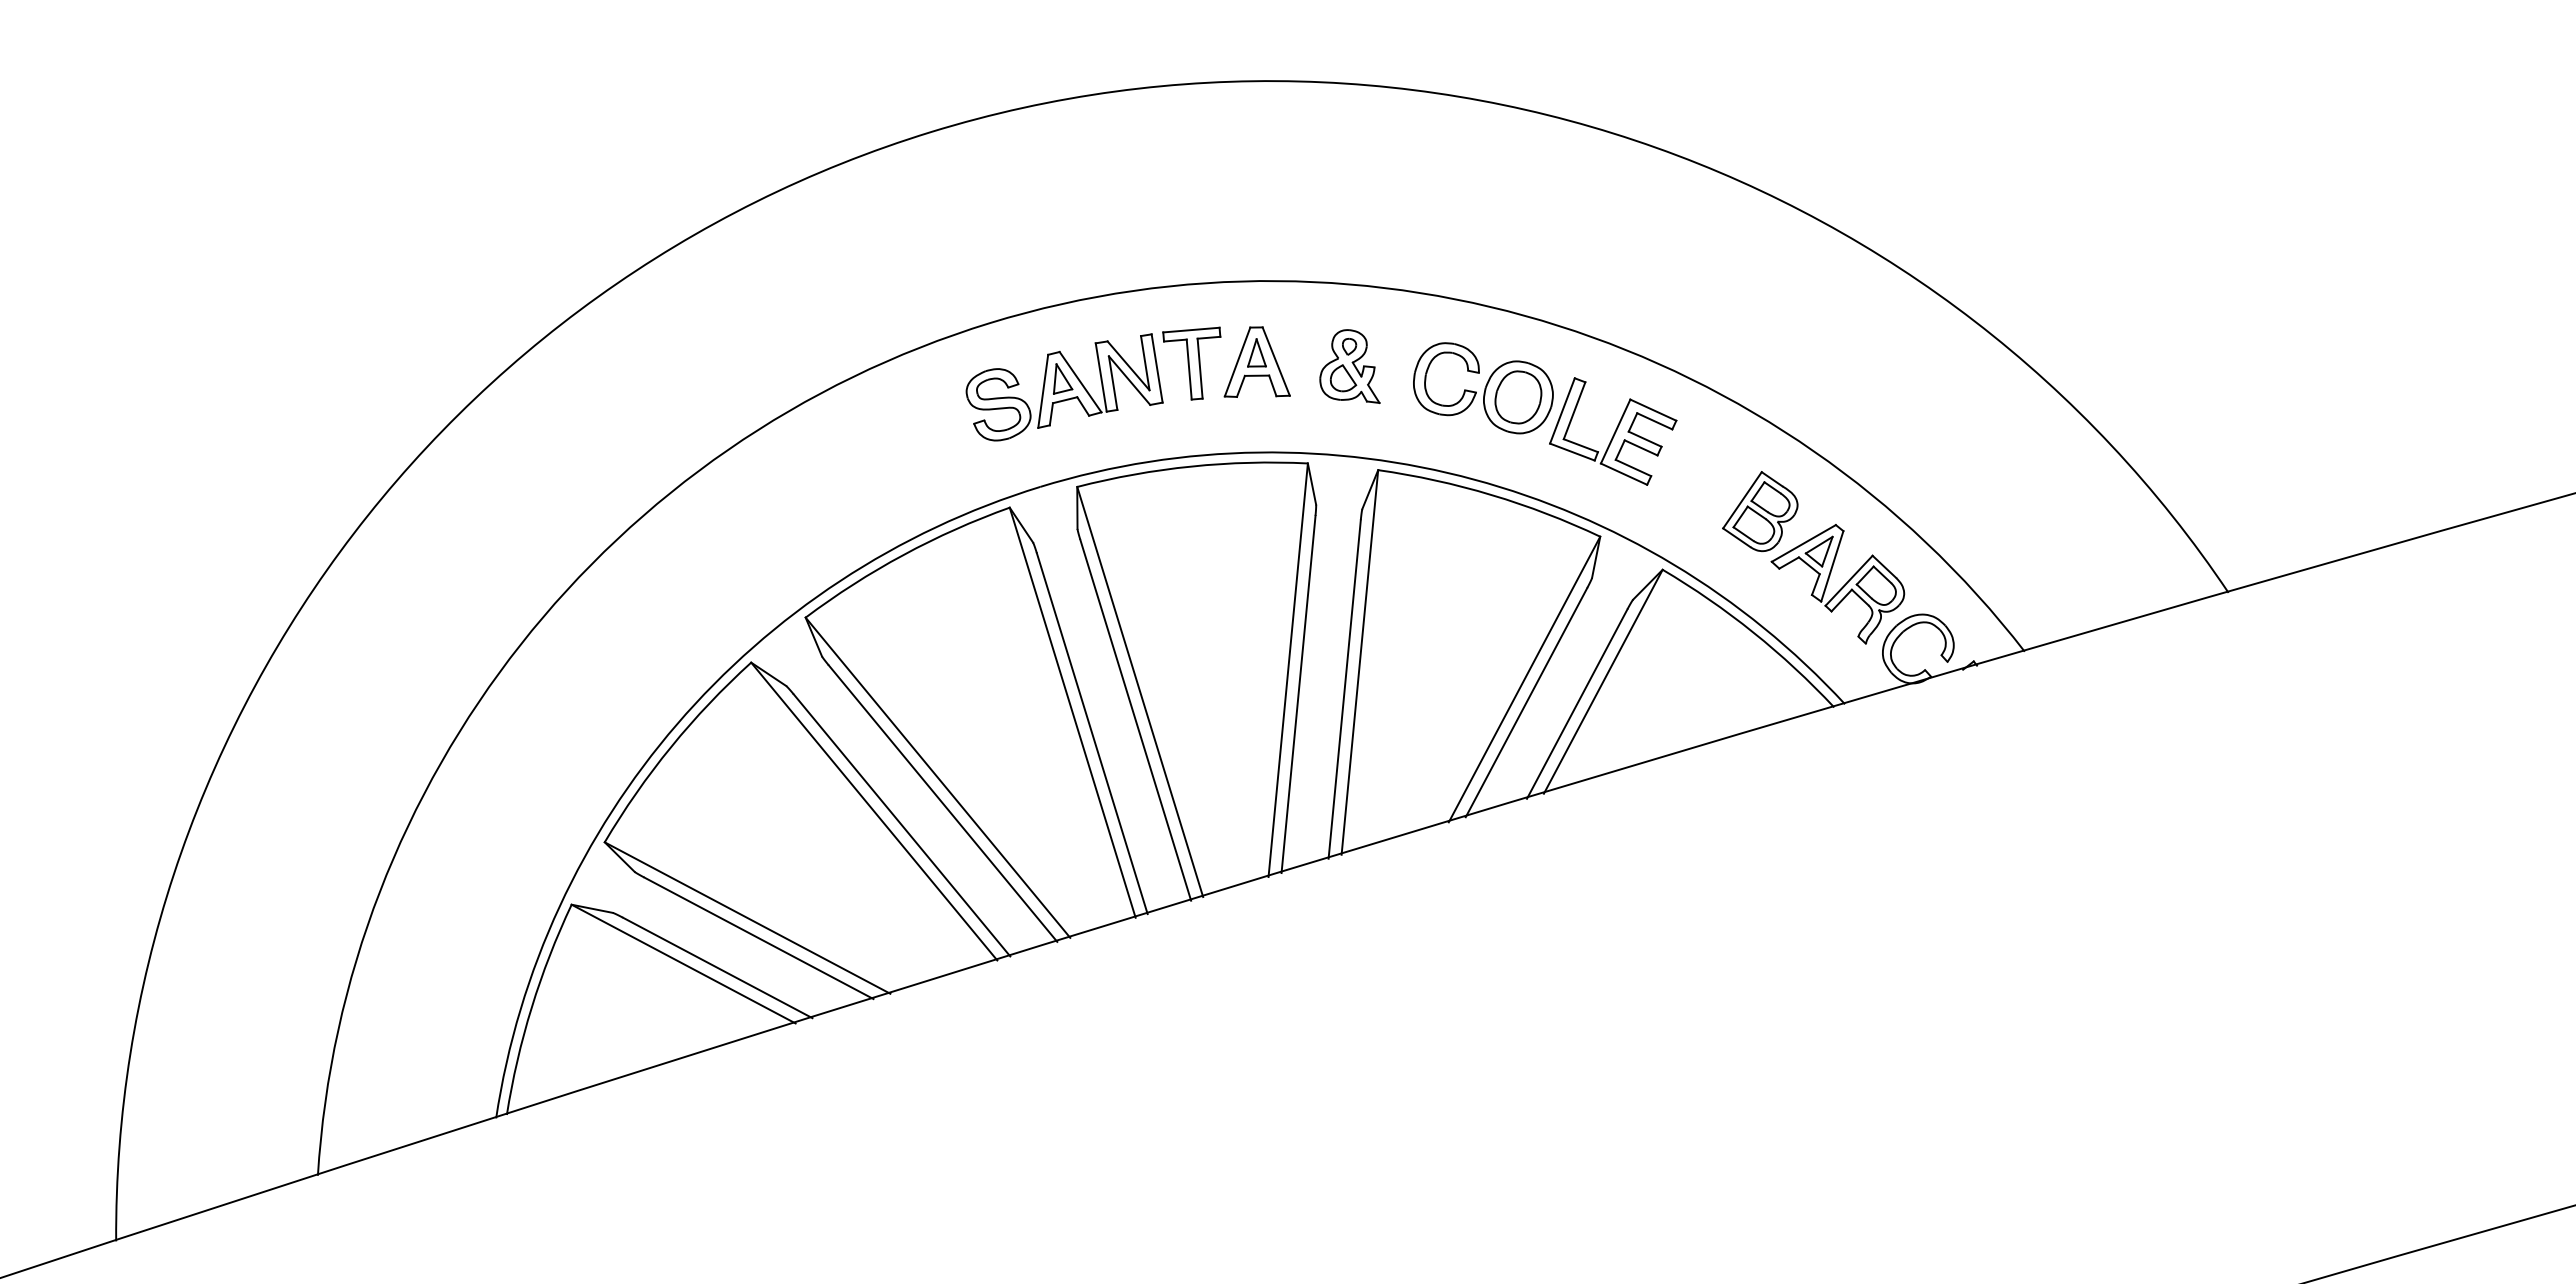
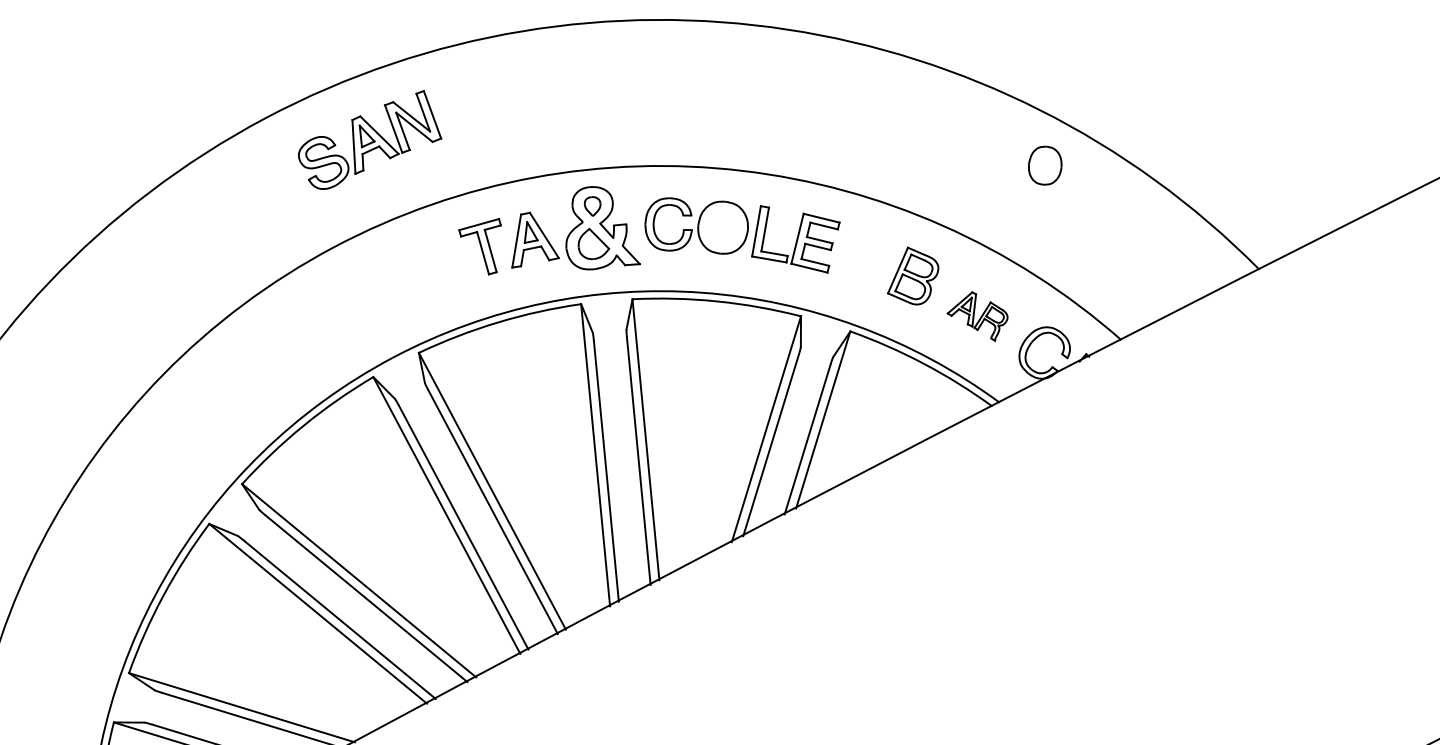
part: (1349, 366) -> (597, 228), size x1.6
part: (1064, 387) -> (368, 141), moved
part: (1518, 397) -> (1045, 165), moved
part: (1837, 584) -> (977, 317), size x0.6

